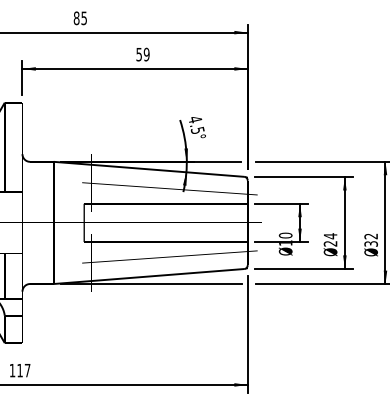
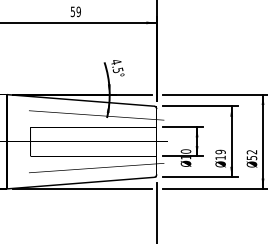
text: (330, 239) -> (220, 154), 24 -> 19
text: (370, 243) -> (251, 157), 32 -> 52

